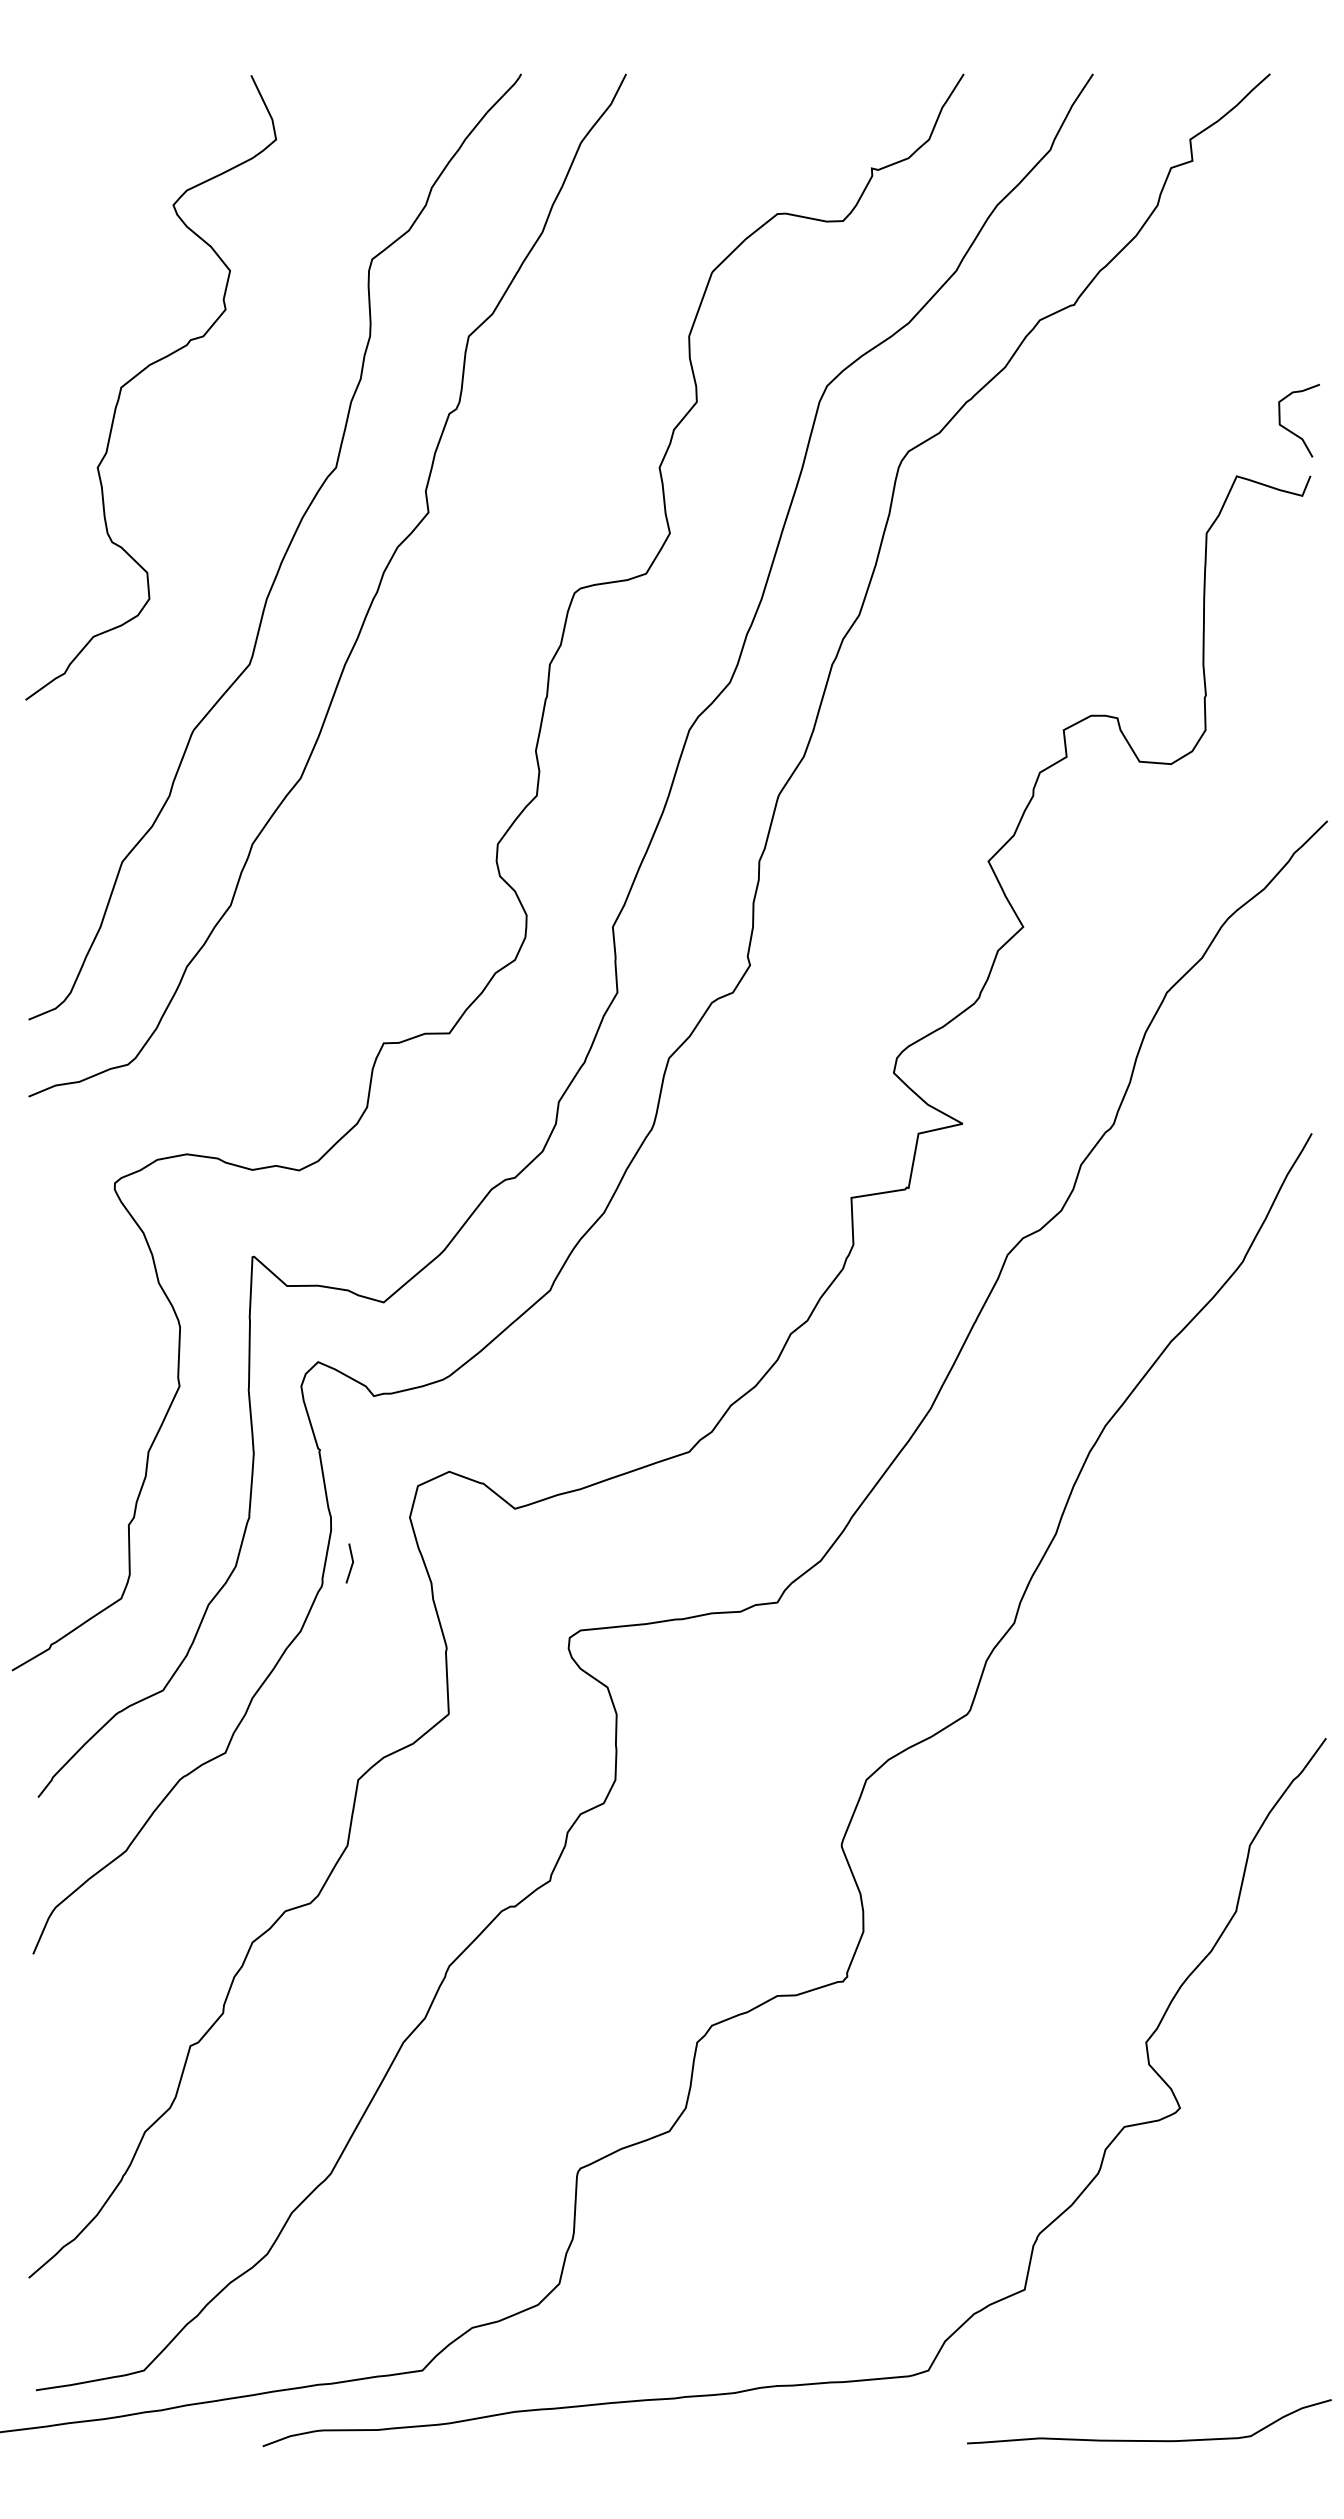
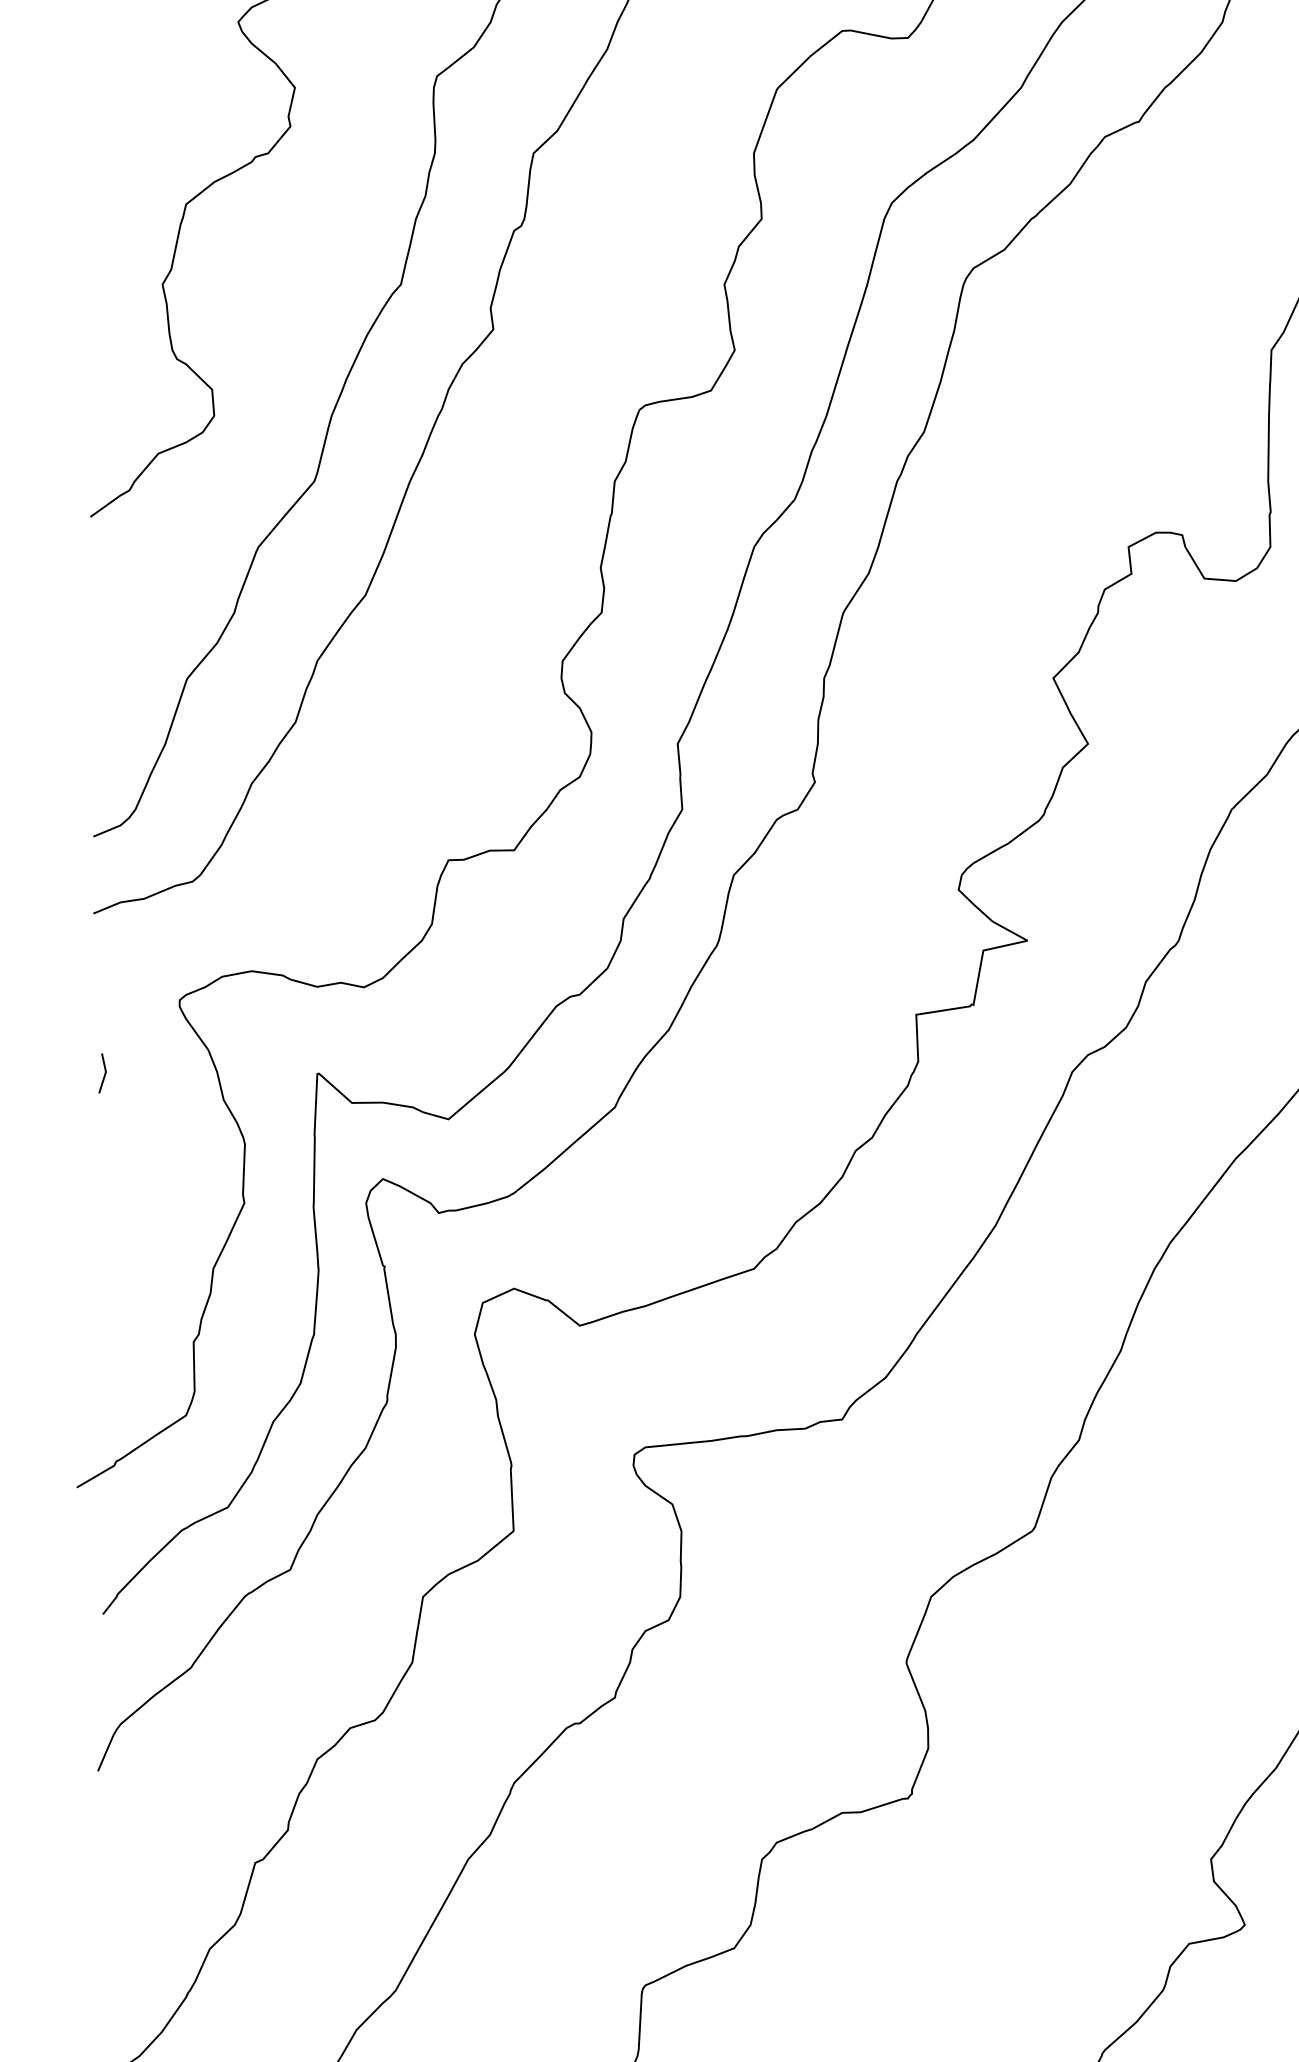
line: (351, 1563) -> (104, 1073), moved

